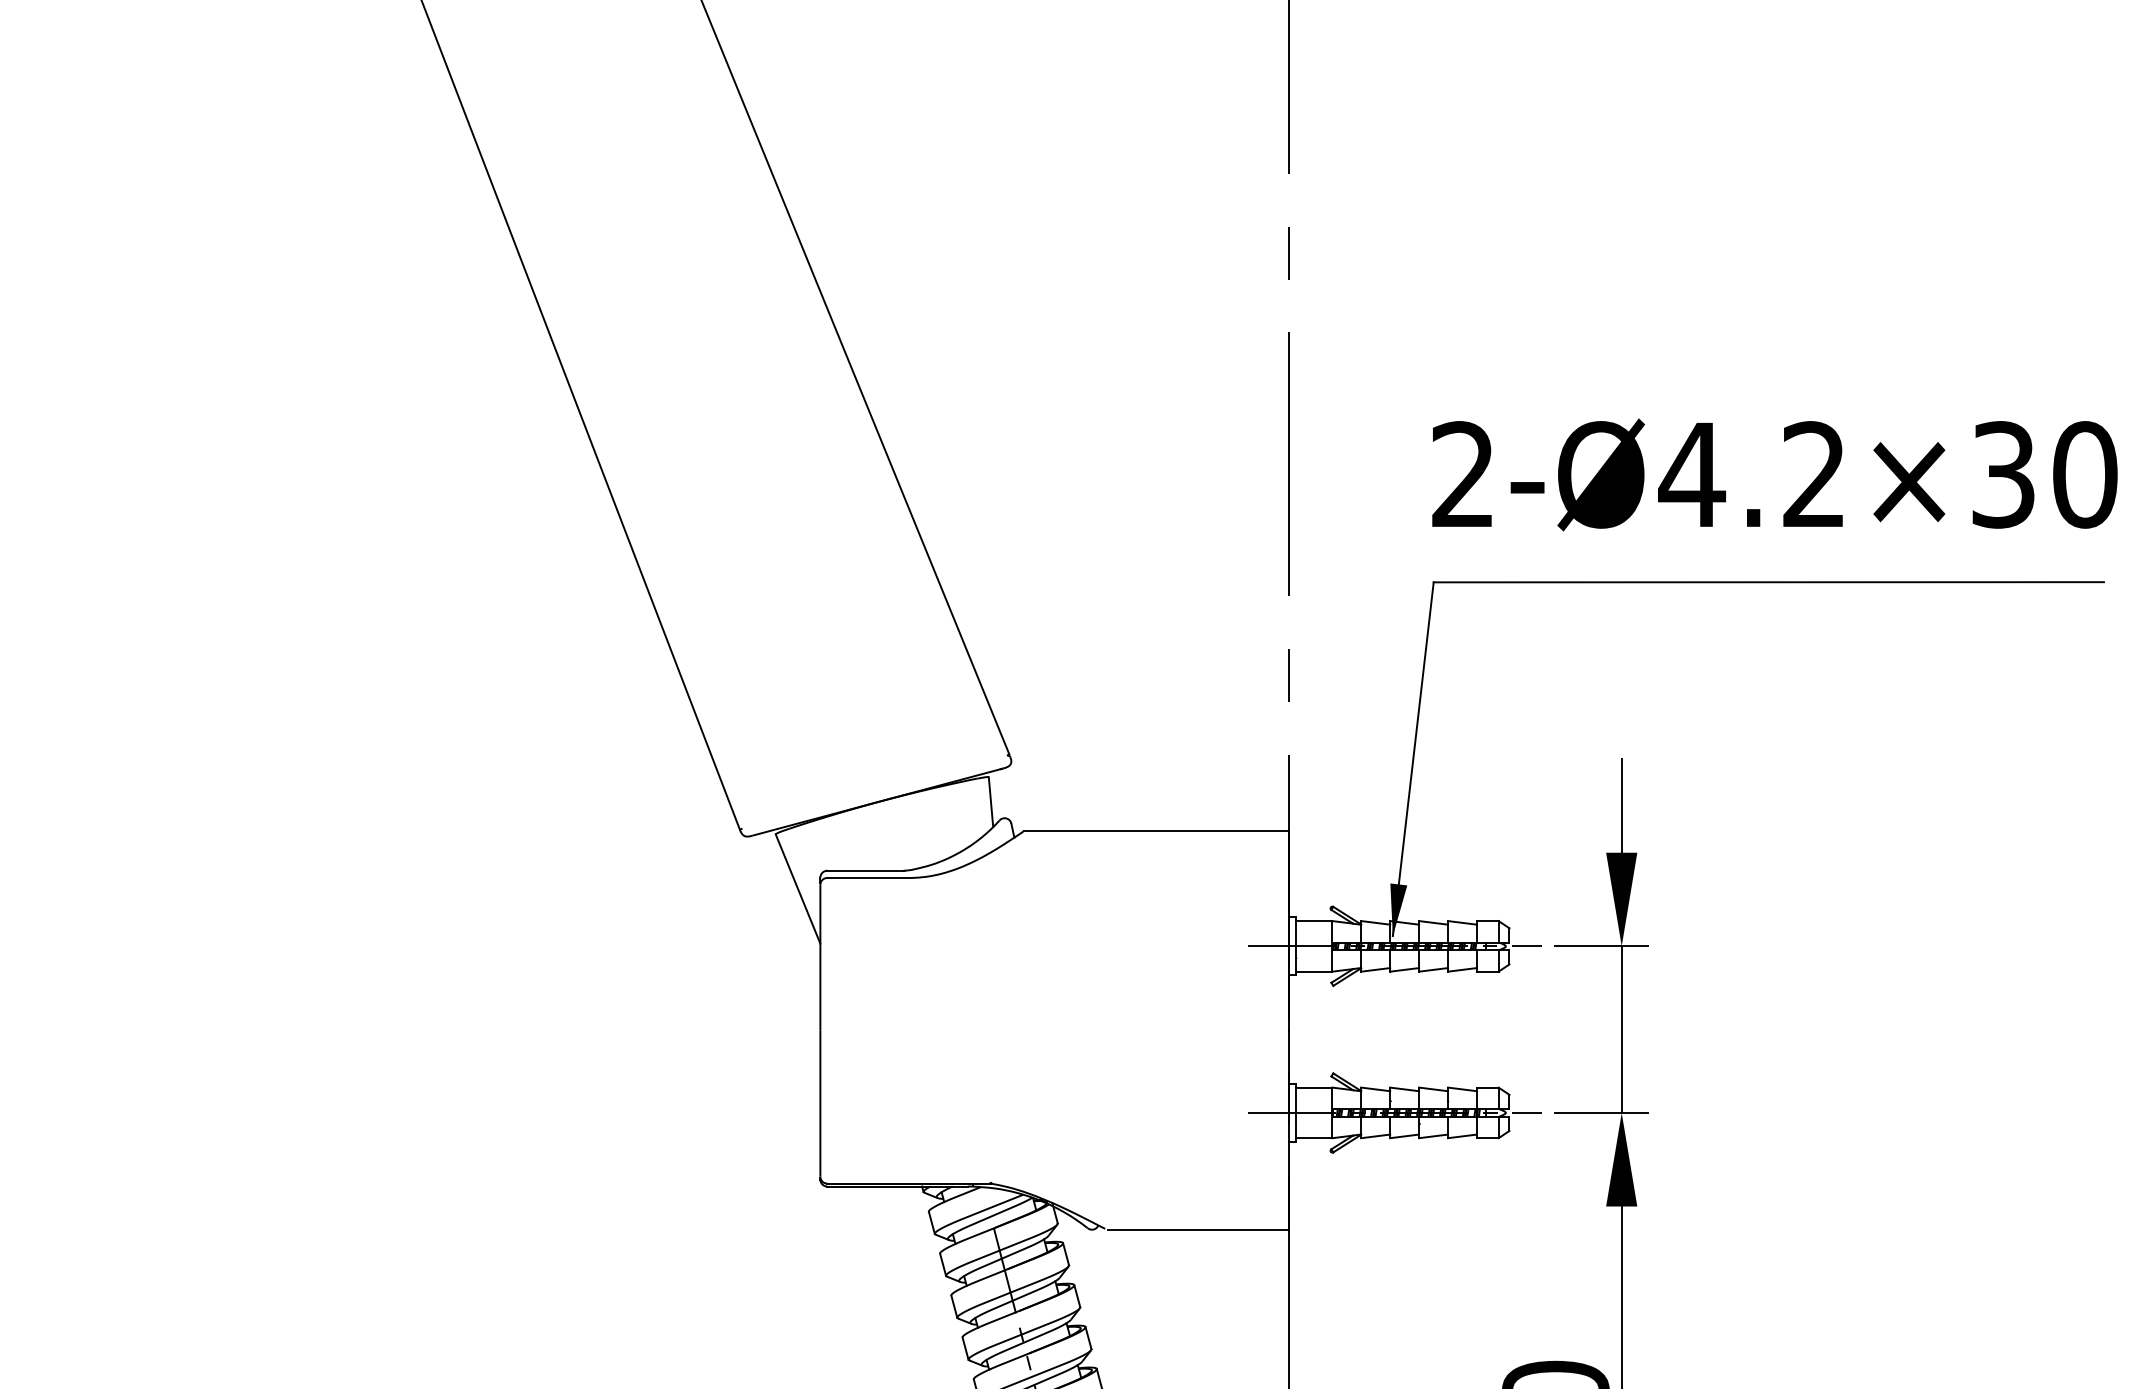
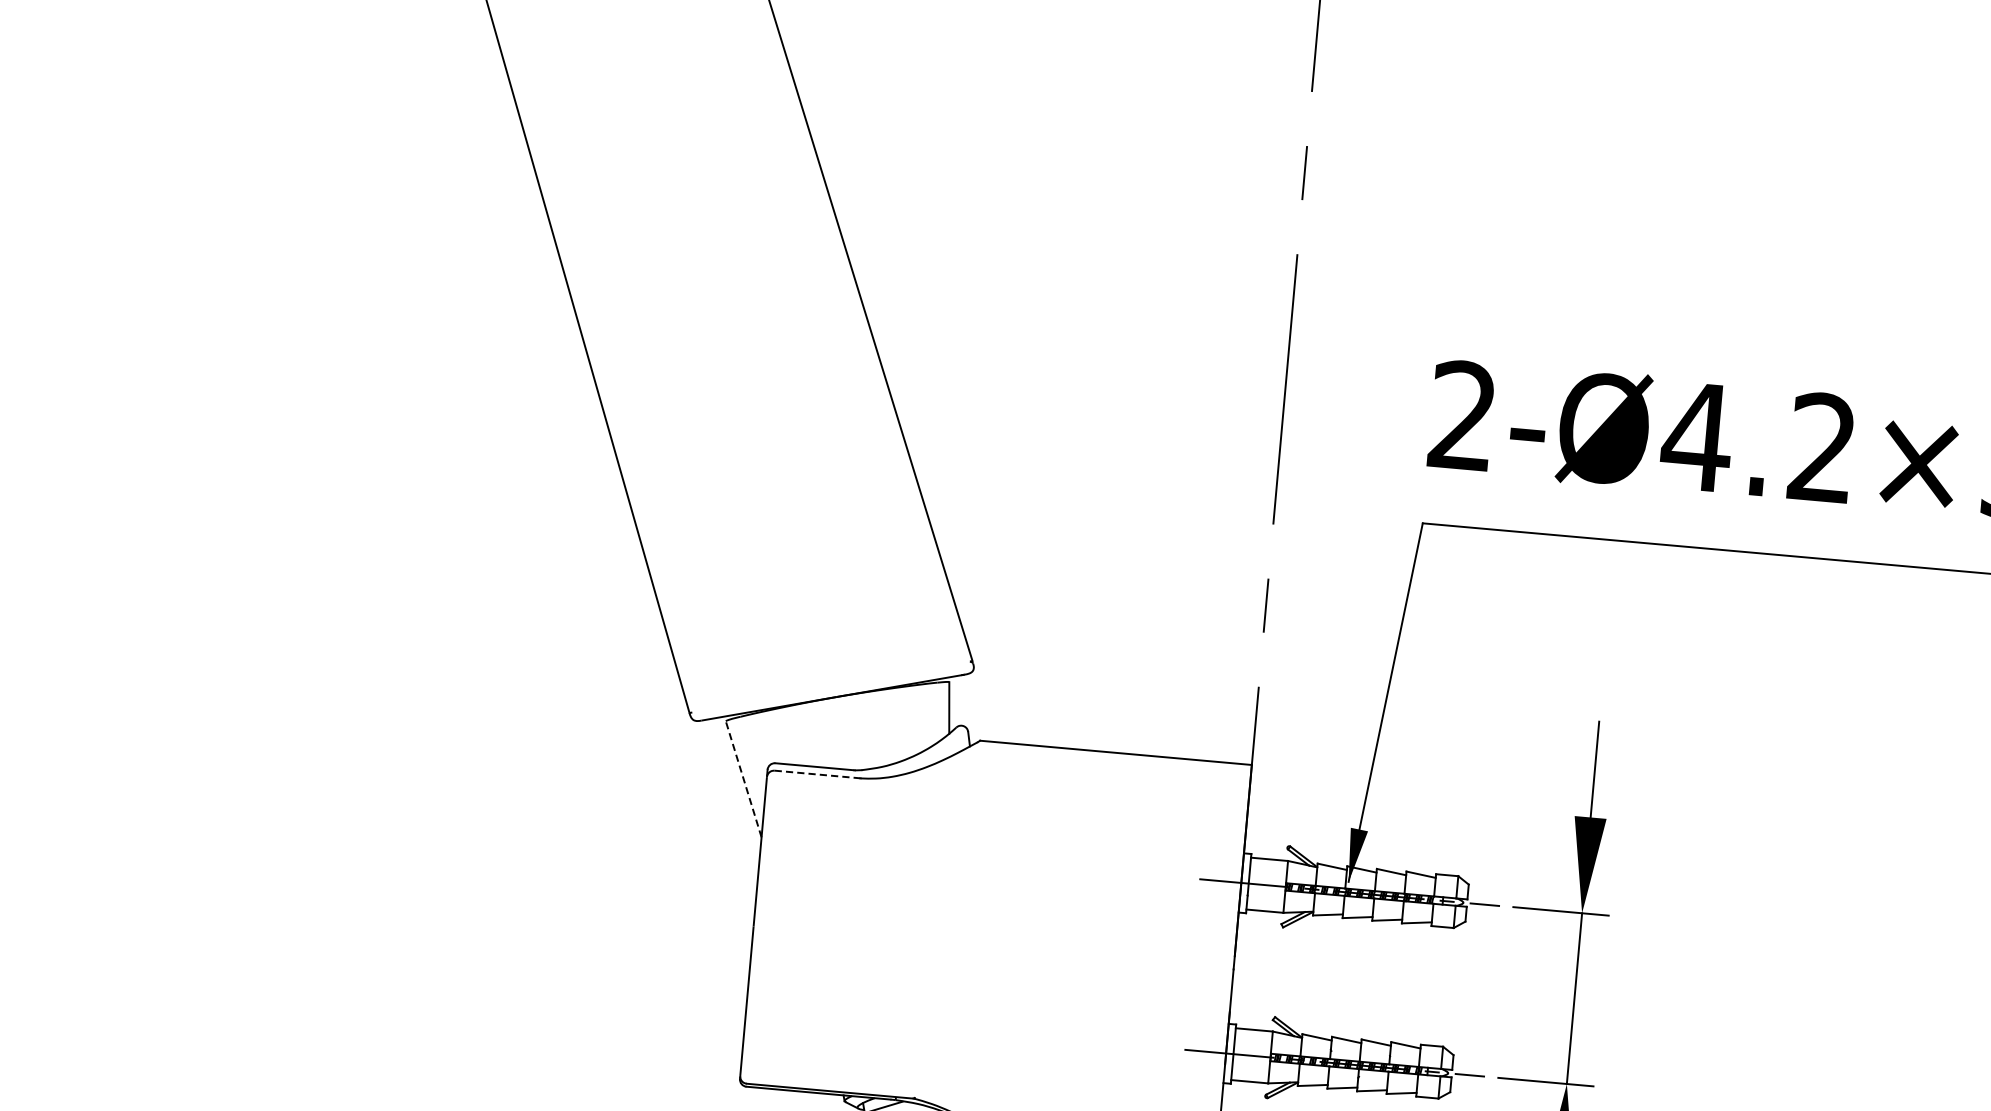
line: (869, 877) -> (817, 774), solid -> dashed
line: (797, 888) -> (743, 778), solid -> dashed

